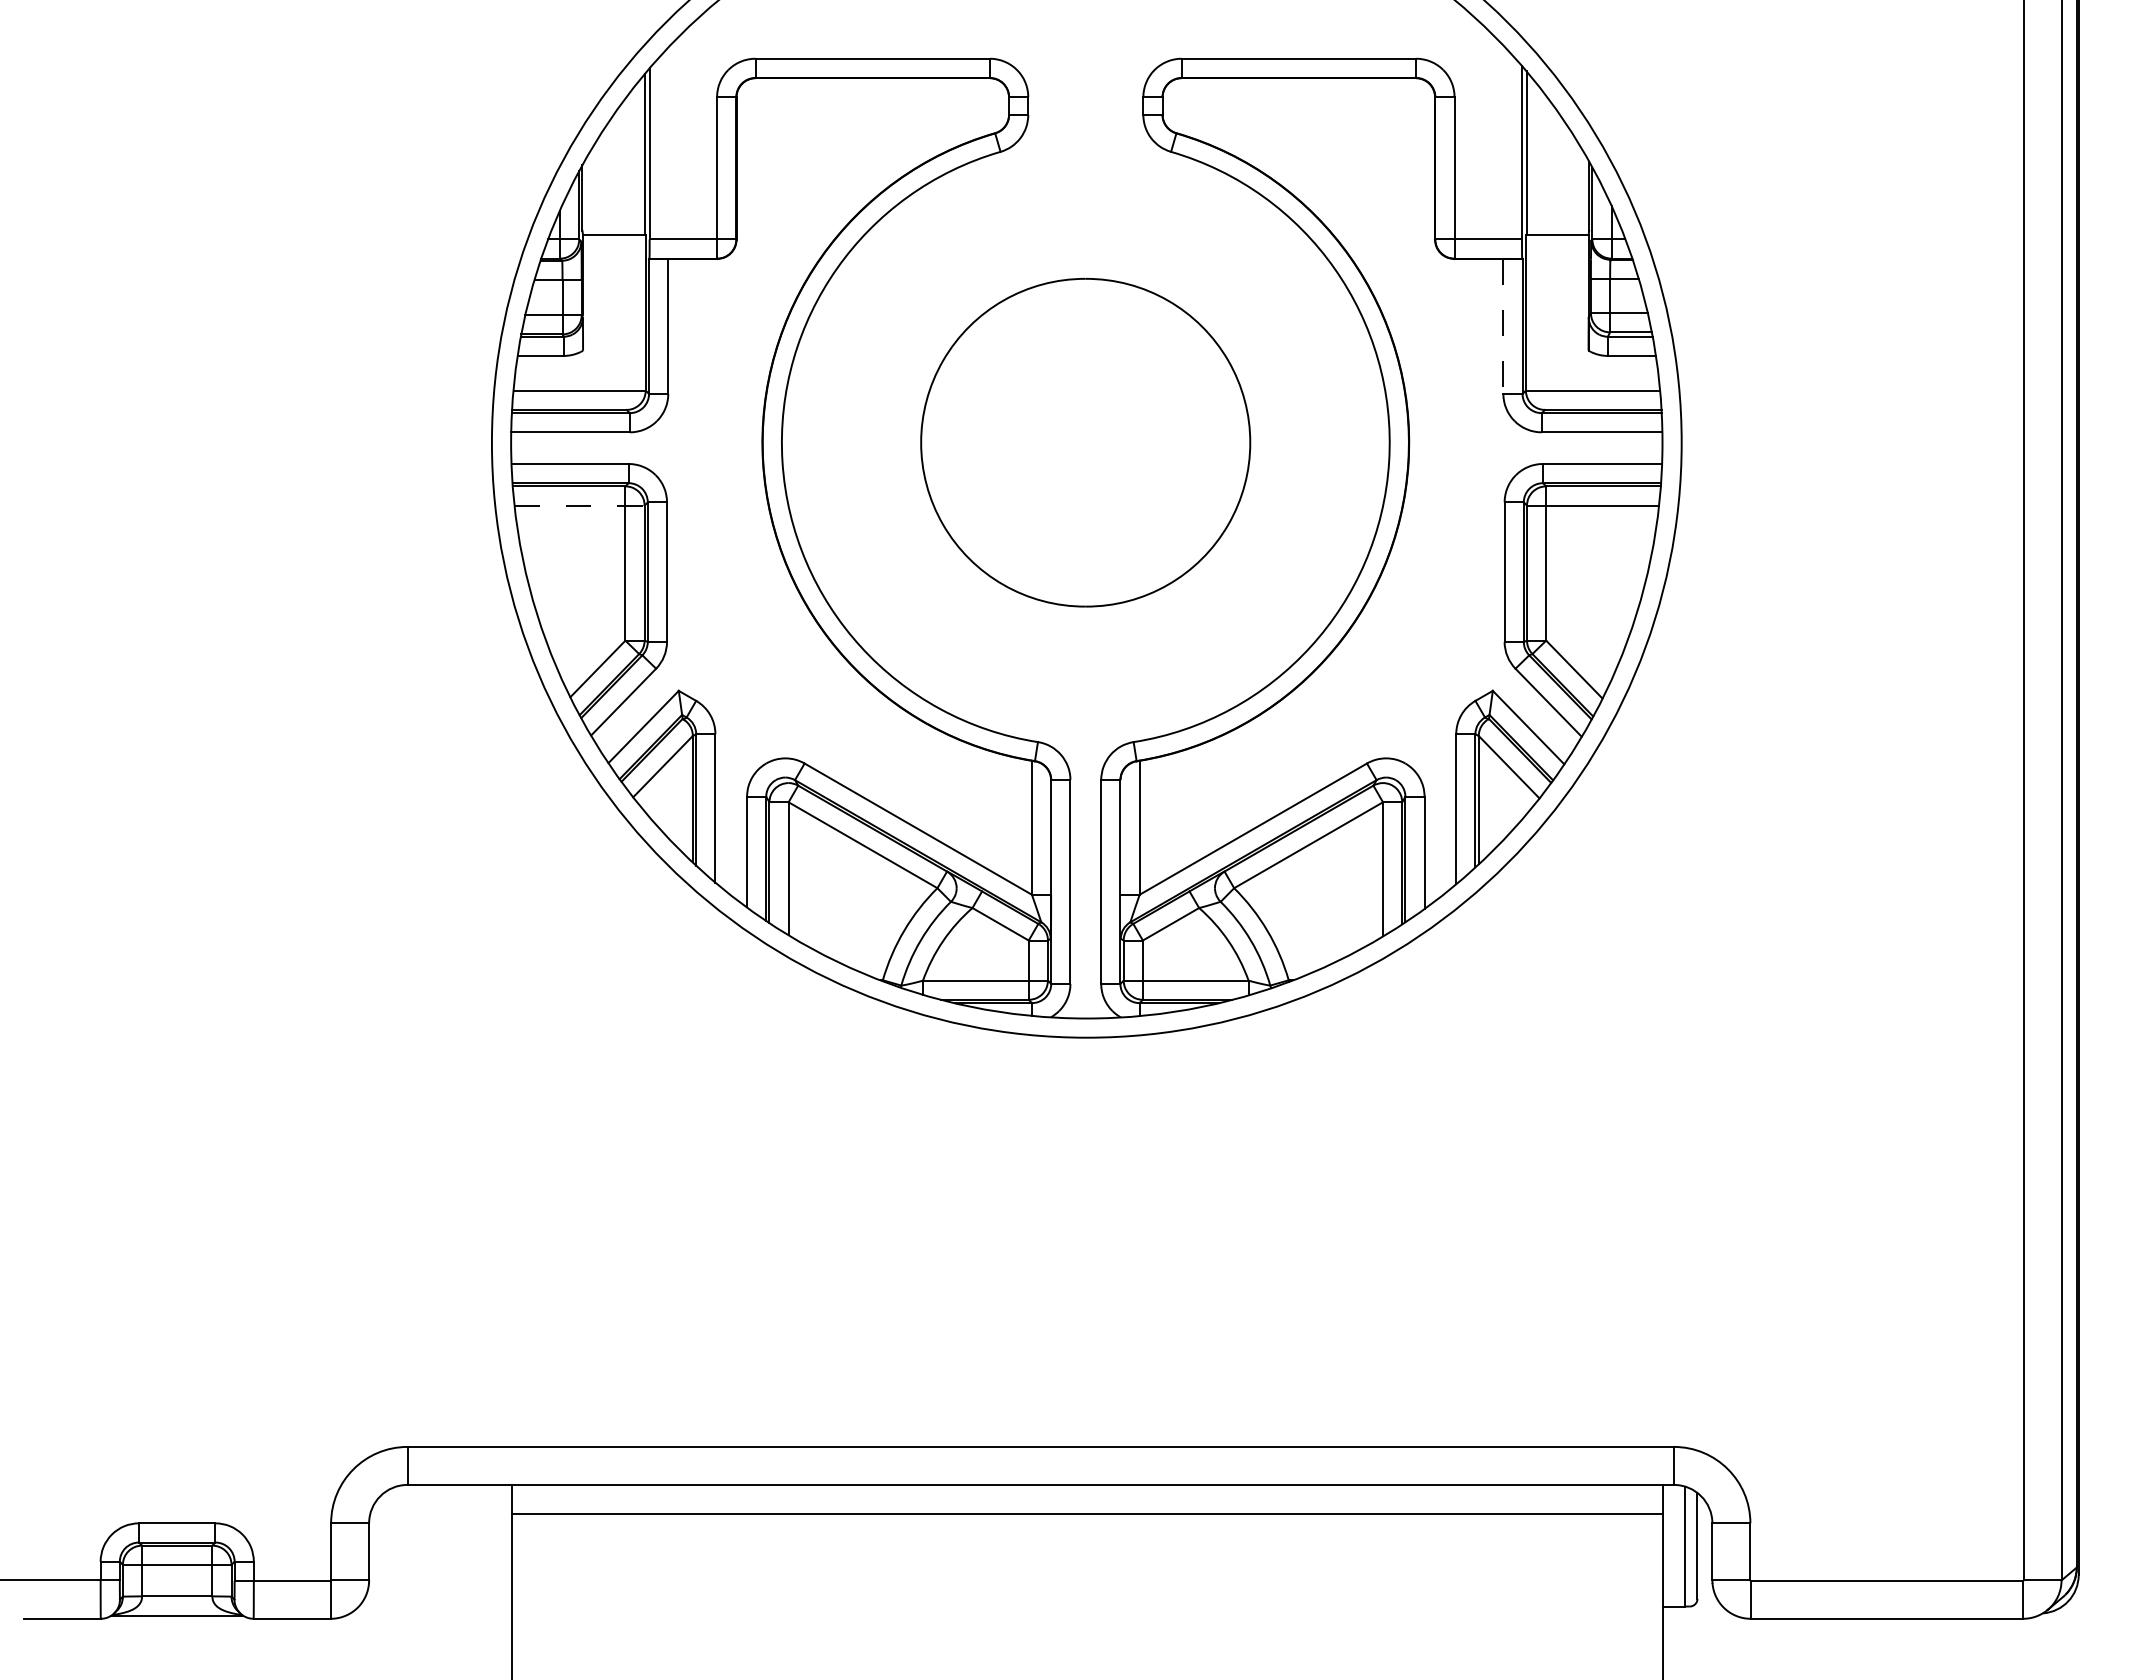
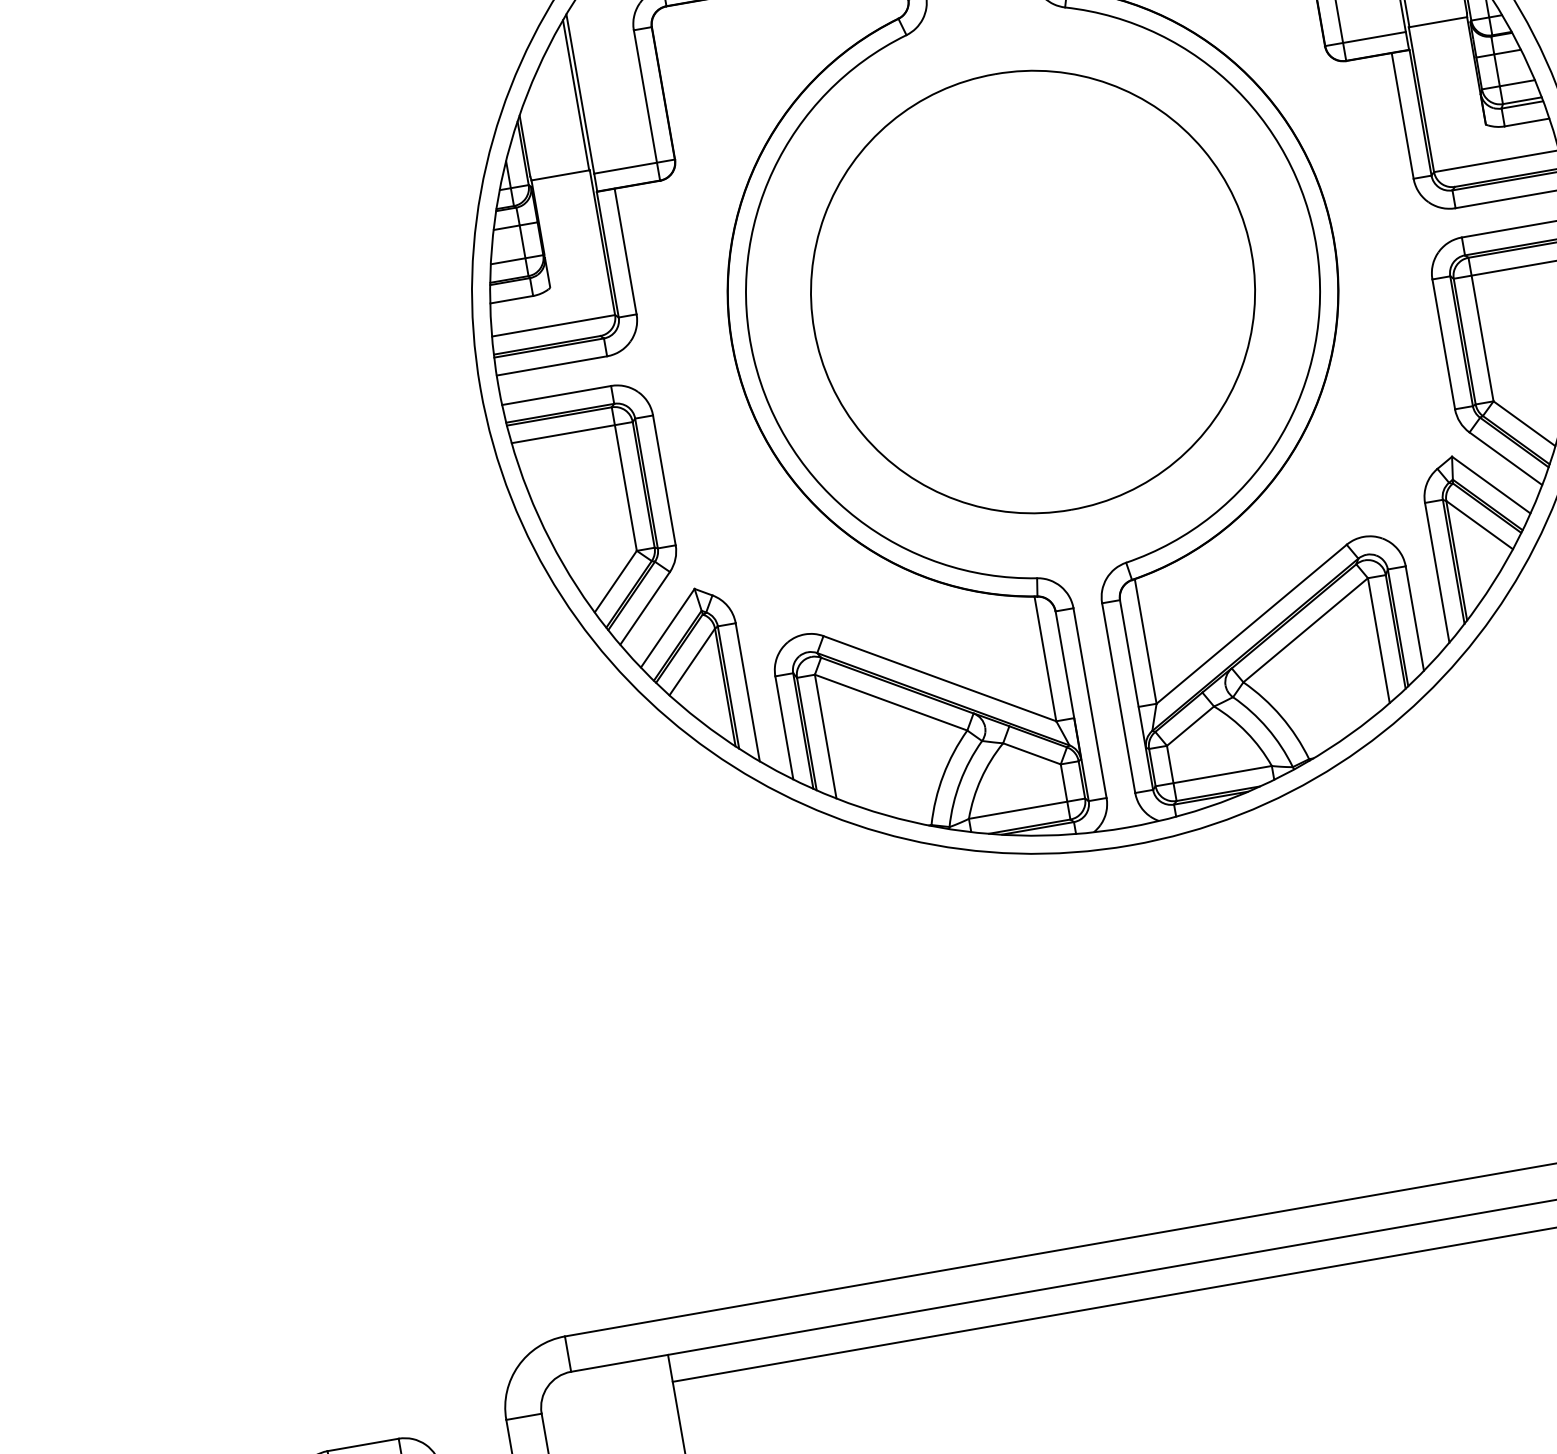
line: (1503, 326) -> (1402, 115), dashed -> solid
part: (1085, 442) -> (1032, 291), size x1.43
line: (580, 505) -> (573, 432), dashed -> solid

